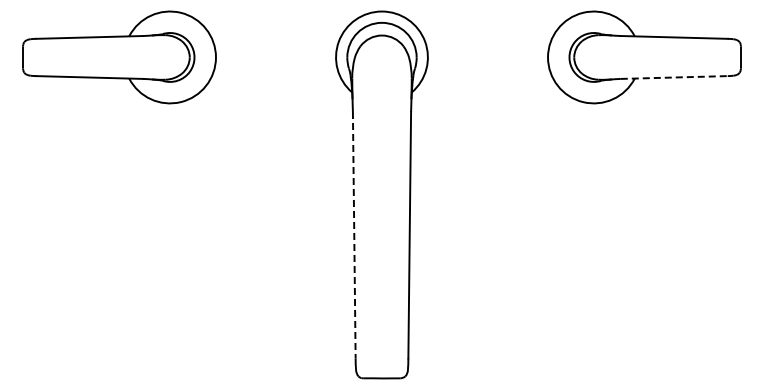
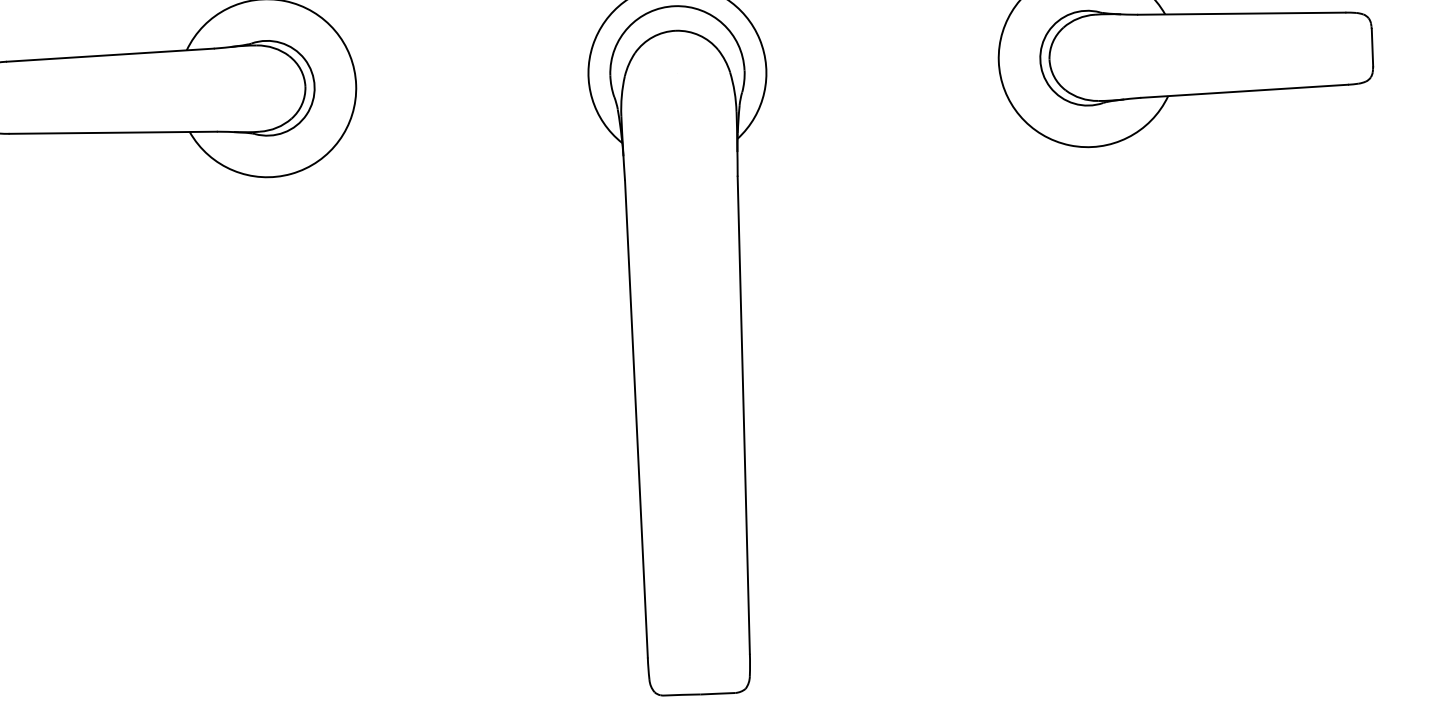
line: (674, 77) -> (1245, 91), dashed -> solid
line: (354, 235) -> (636, 419), dashed -> solid

